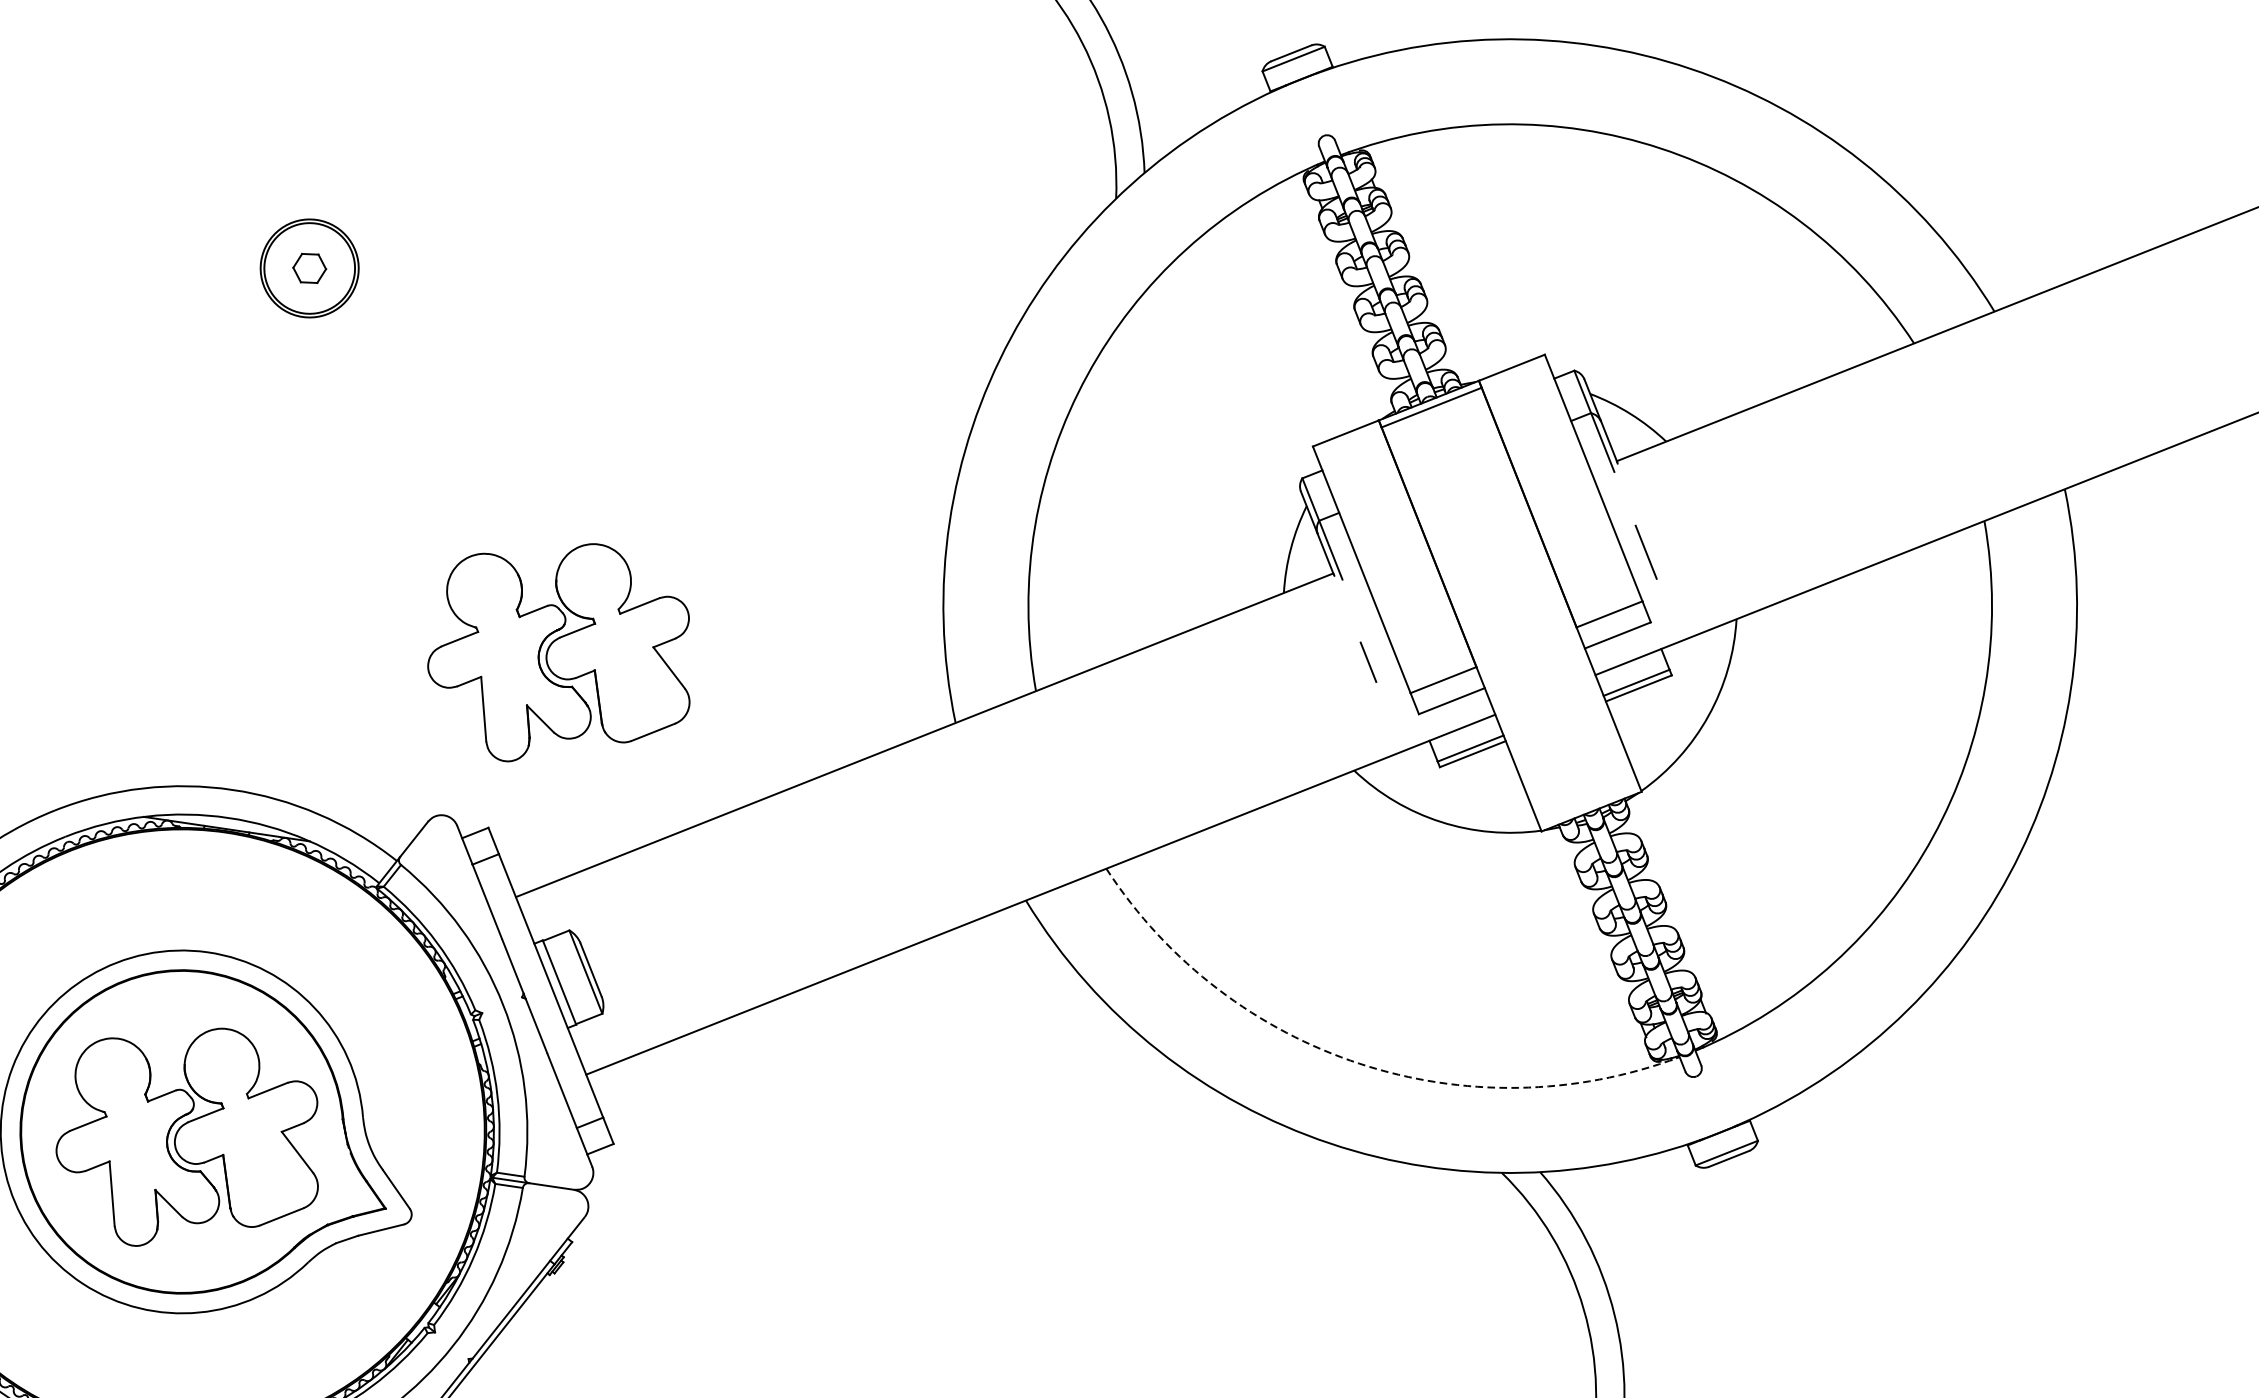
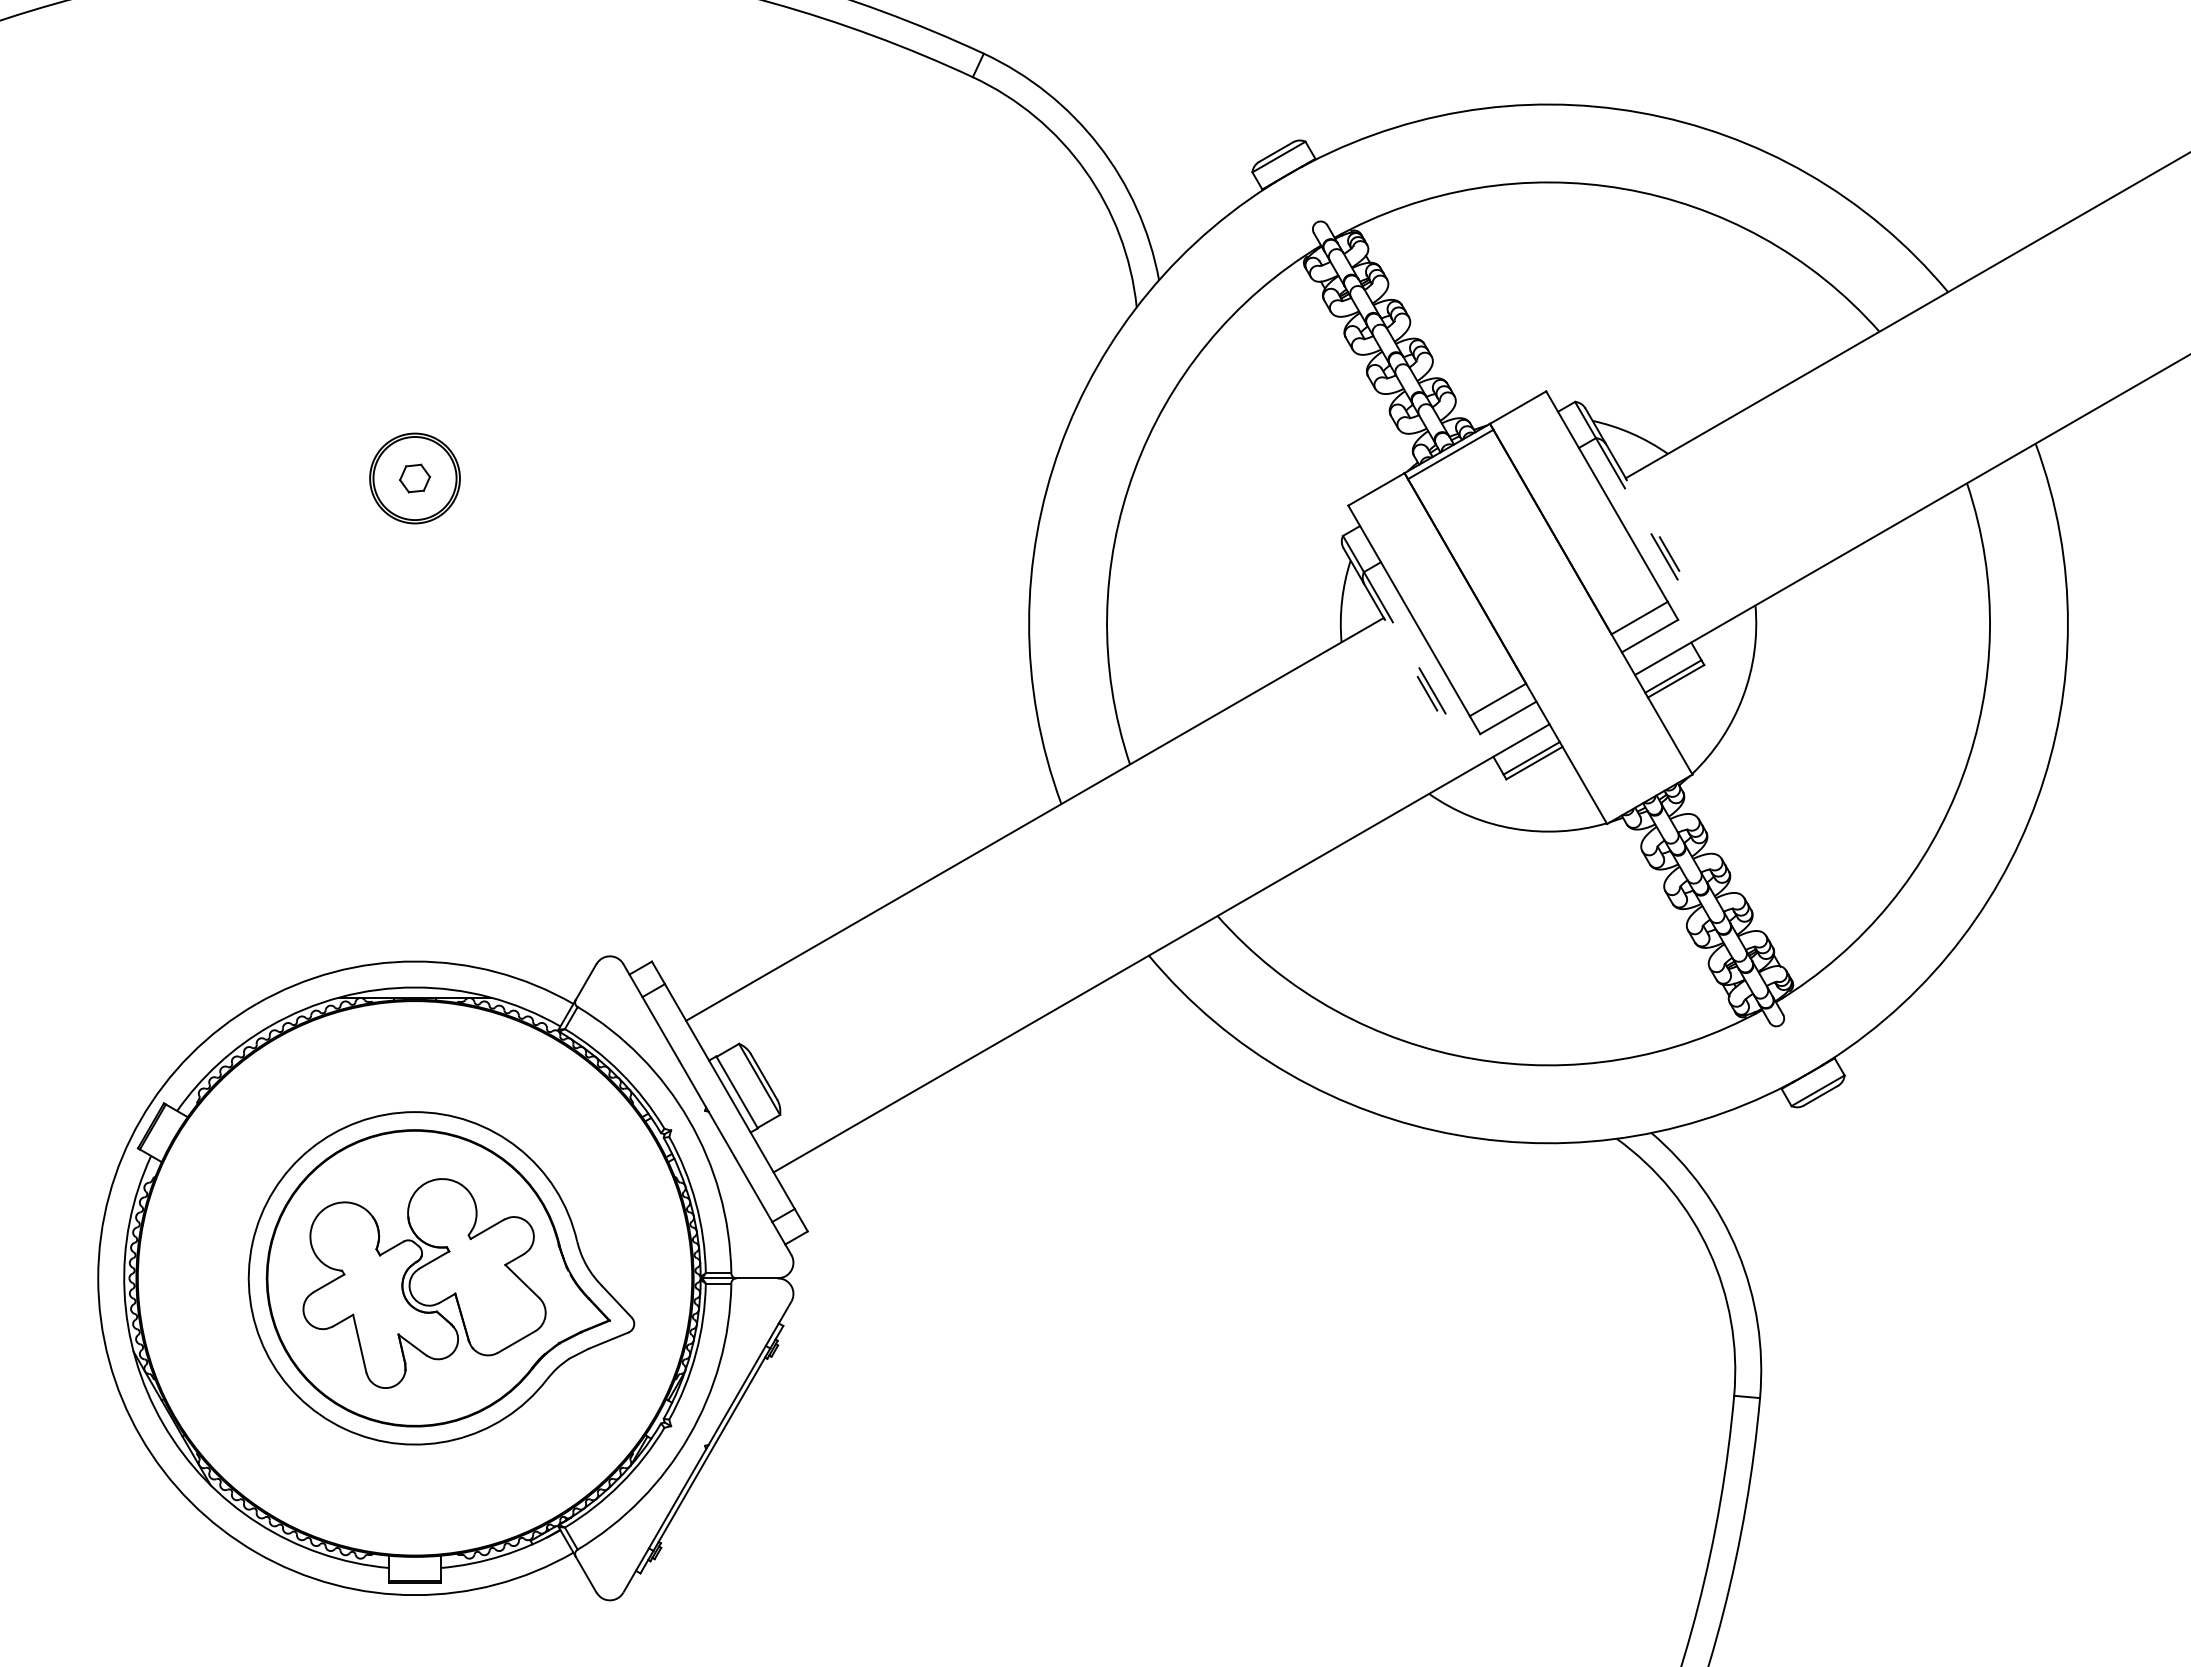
line: (1652, 549) -> (1669, 553), added
part: (563, 654) -> (696, 794), removed
line: (1374, 659) -> (1432, 690), added
arc: (1359, 1063) -> (1473, 1058), dashed -> solid

